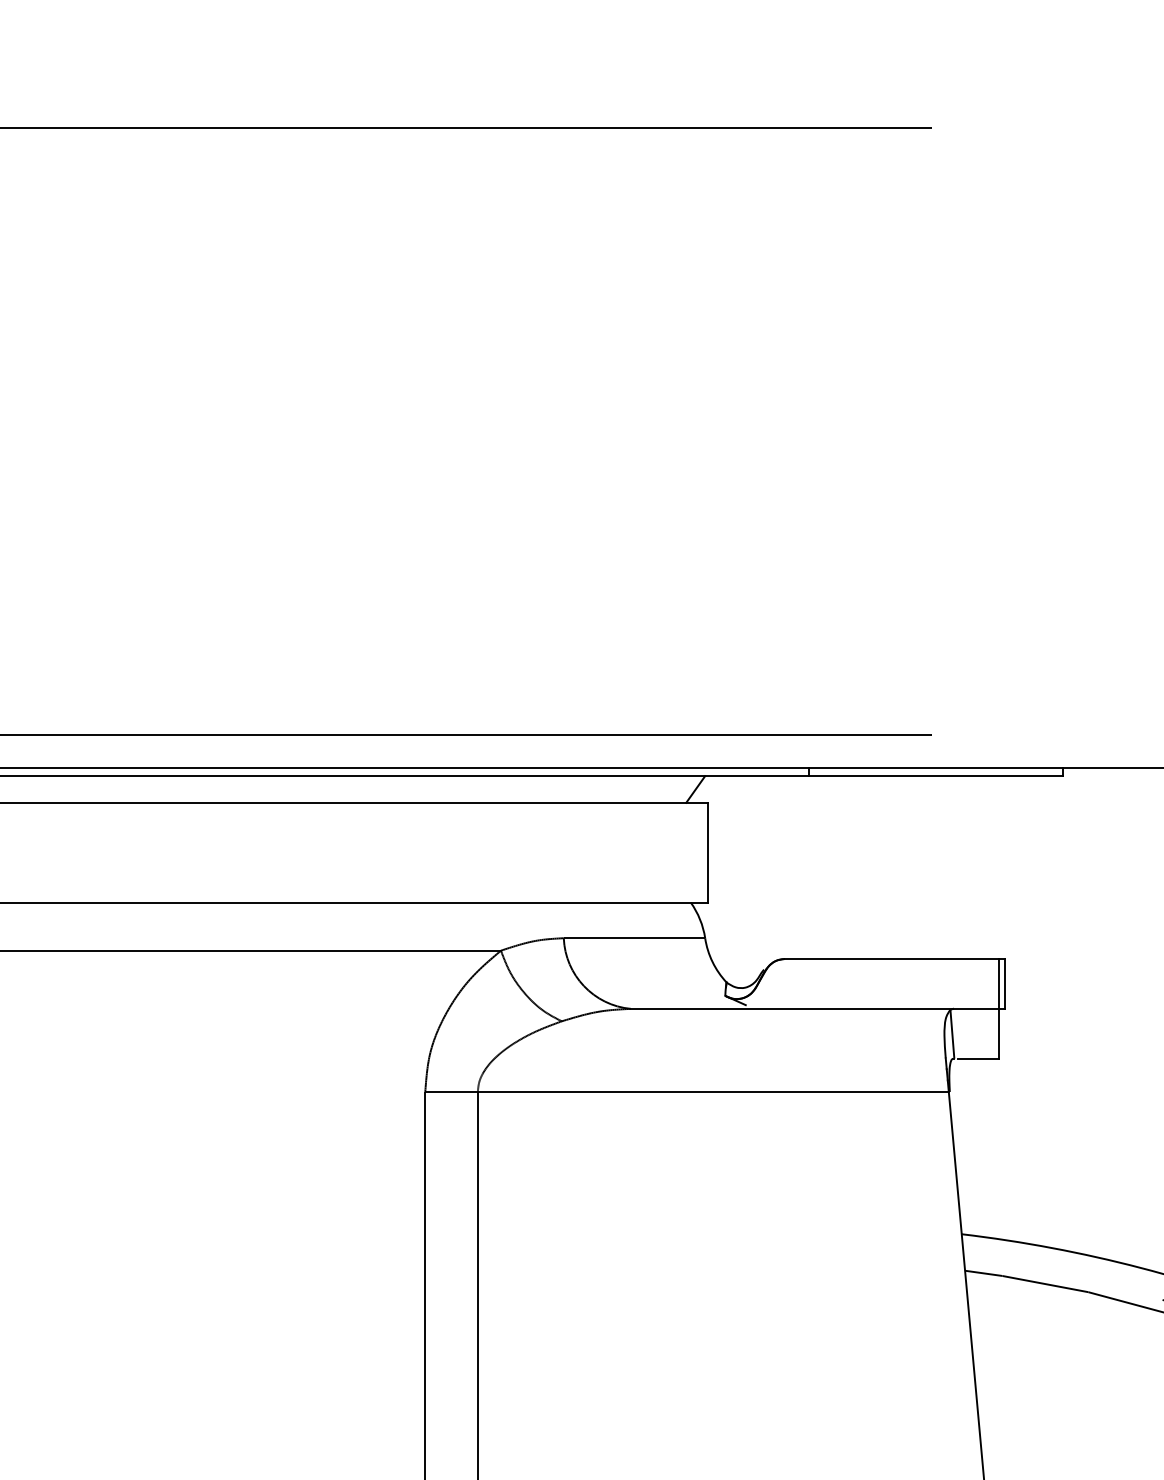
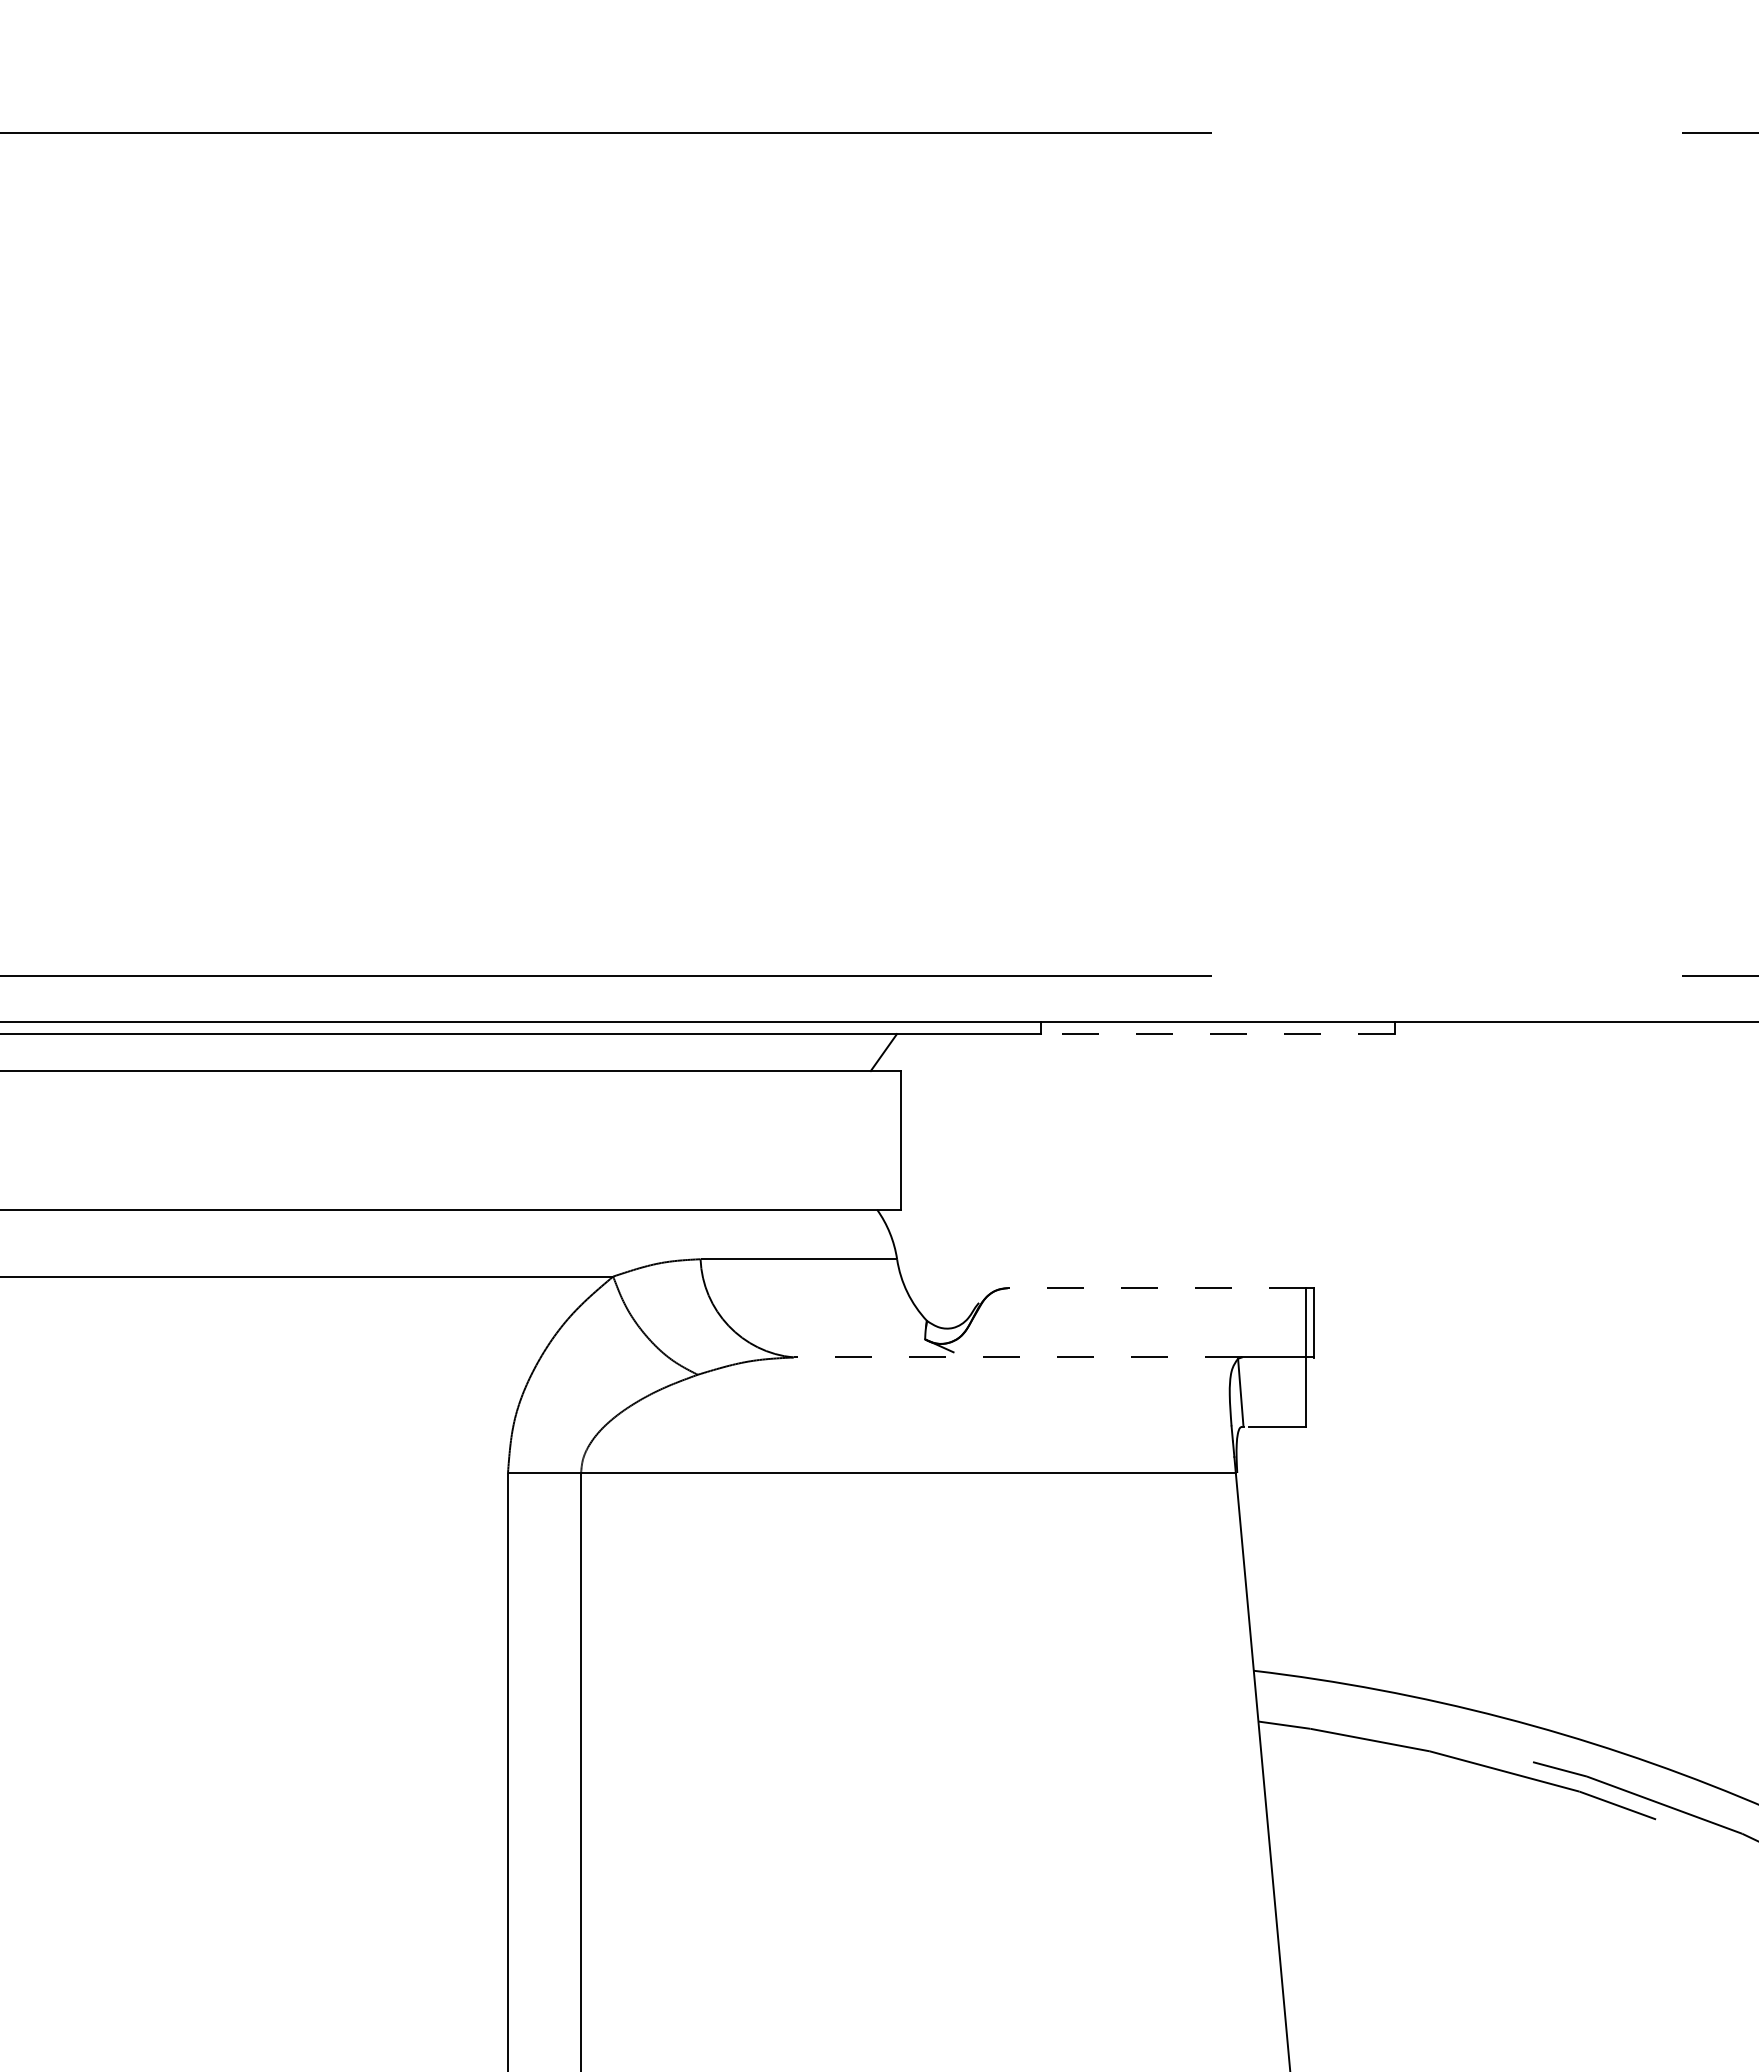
line: (936, 776) -> (1218, 1034), solid -> dashed
line: (891, 959) -> (1156, 1288), solid -> dashed
line: (791, 1008) -> (1017, 1357), solid -> dashed

